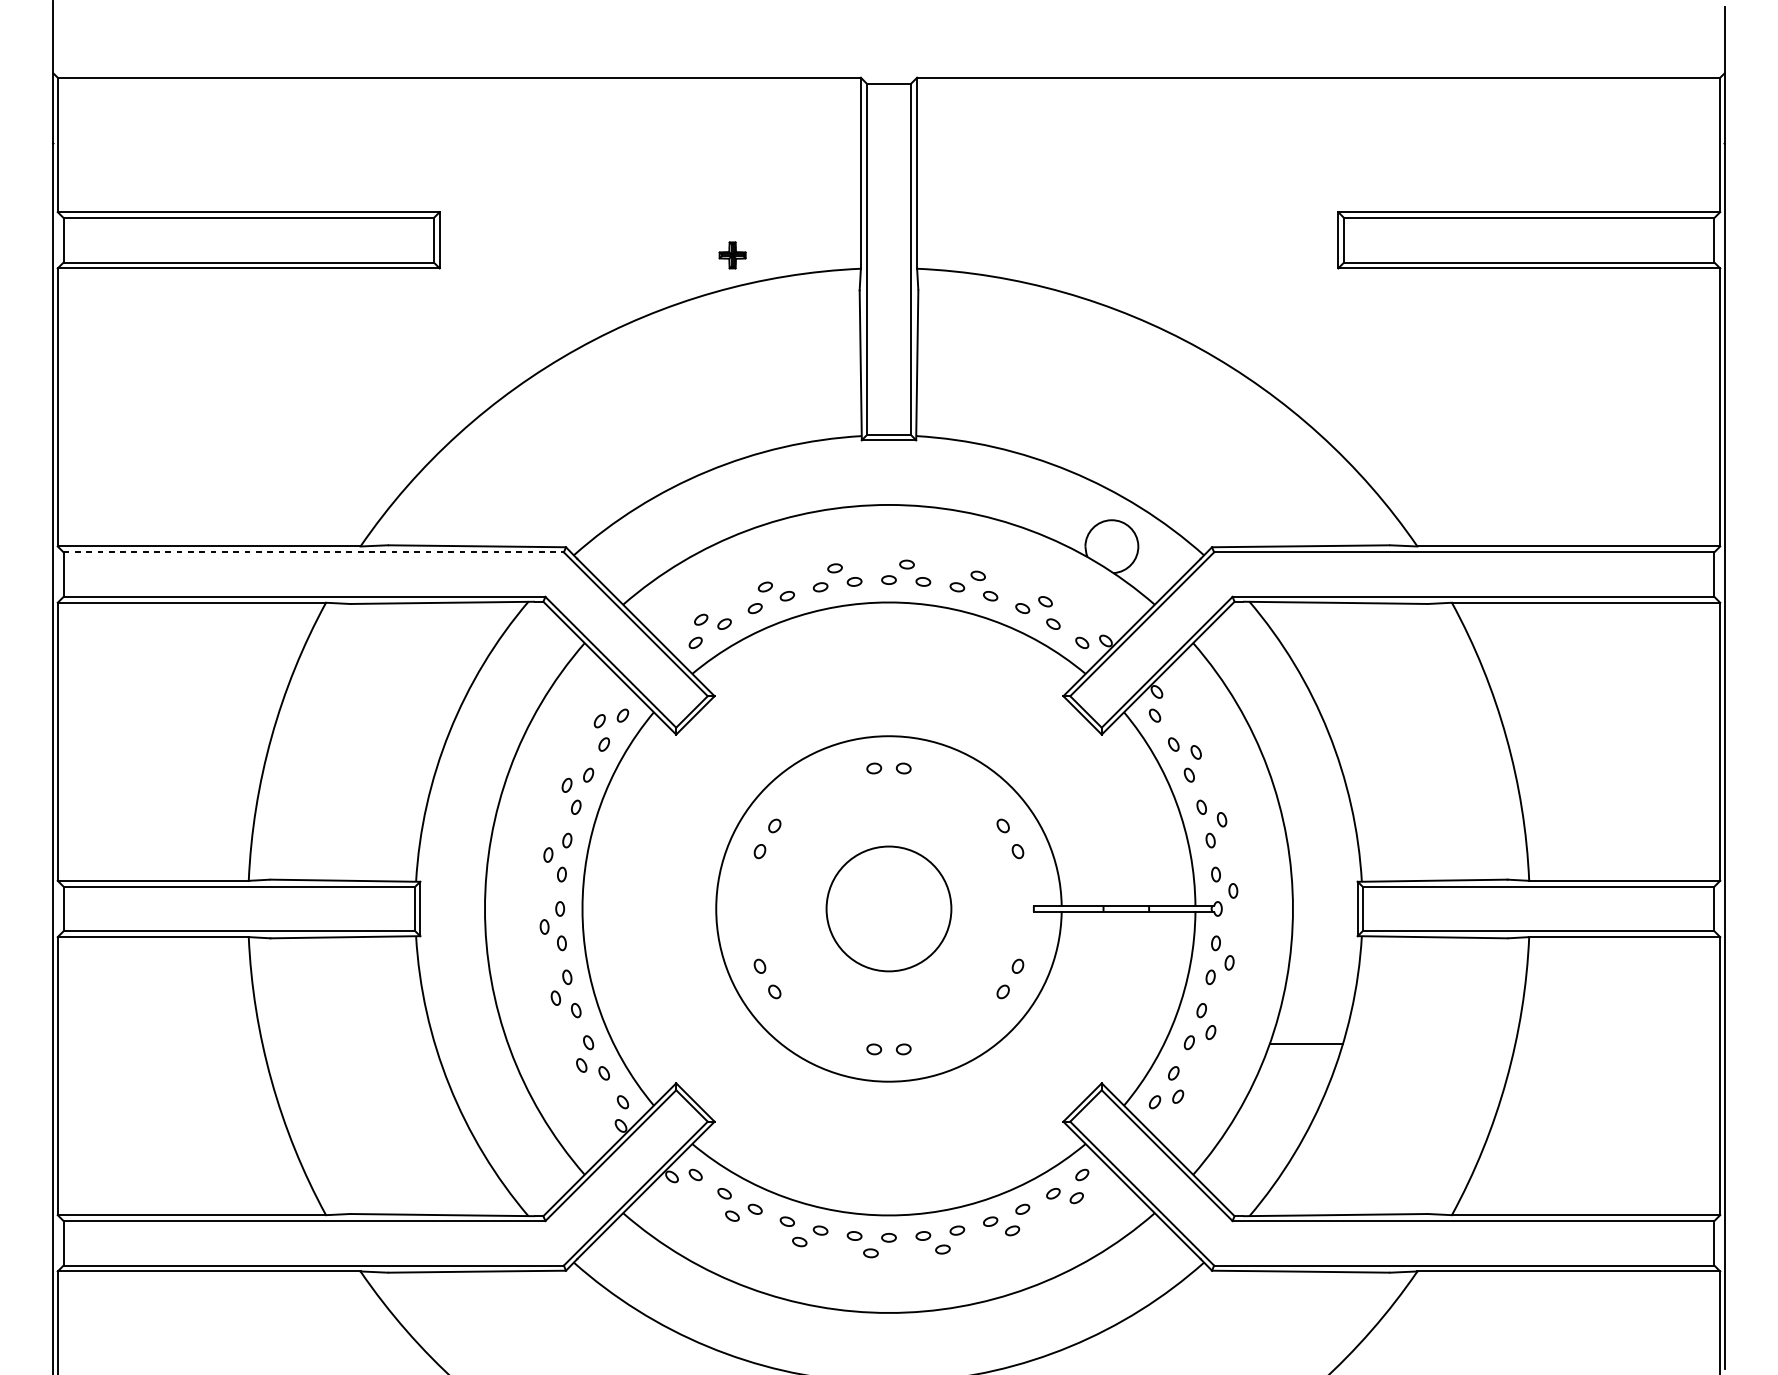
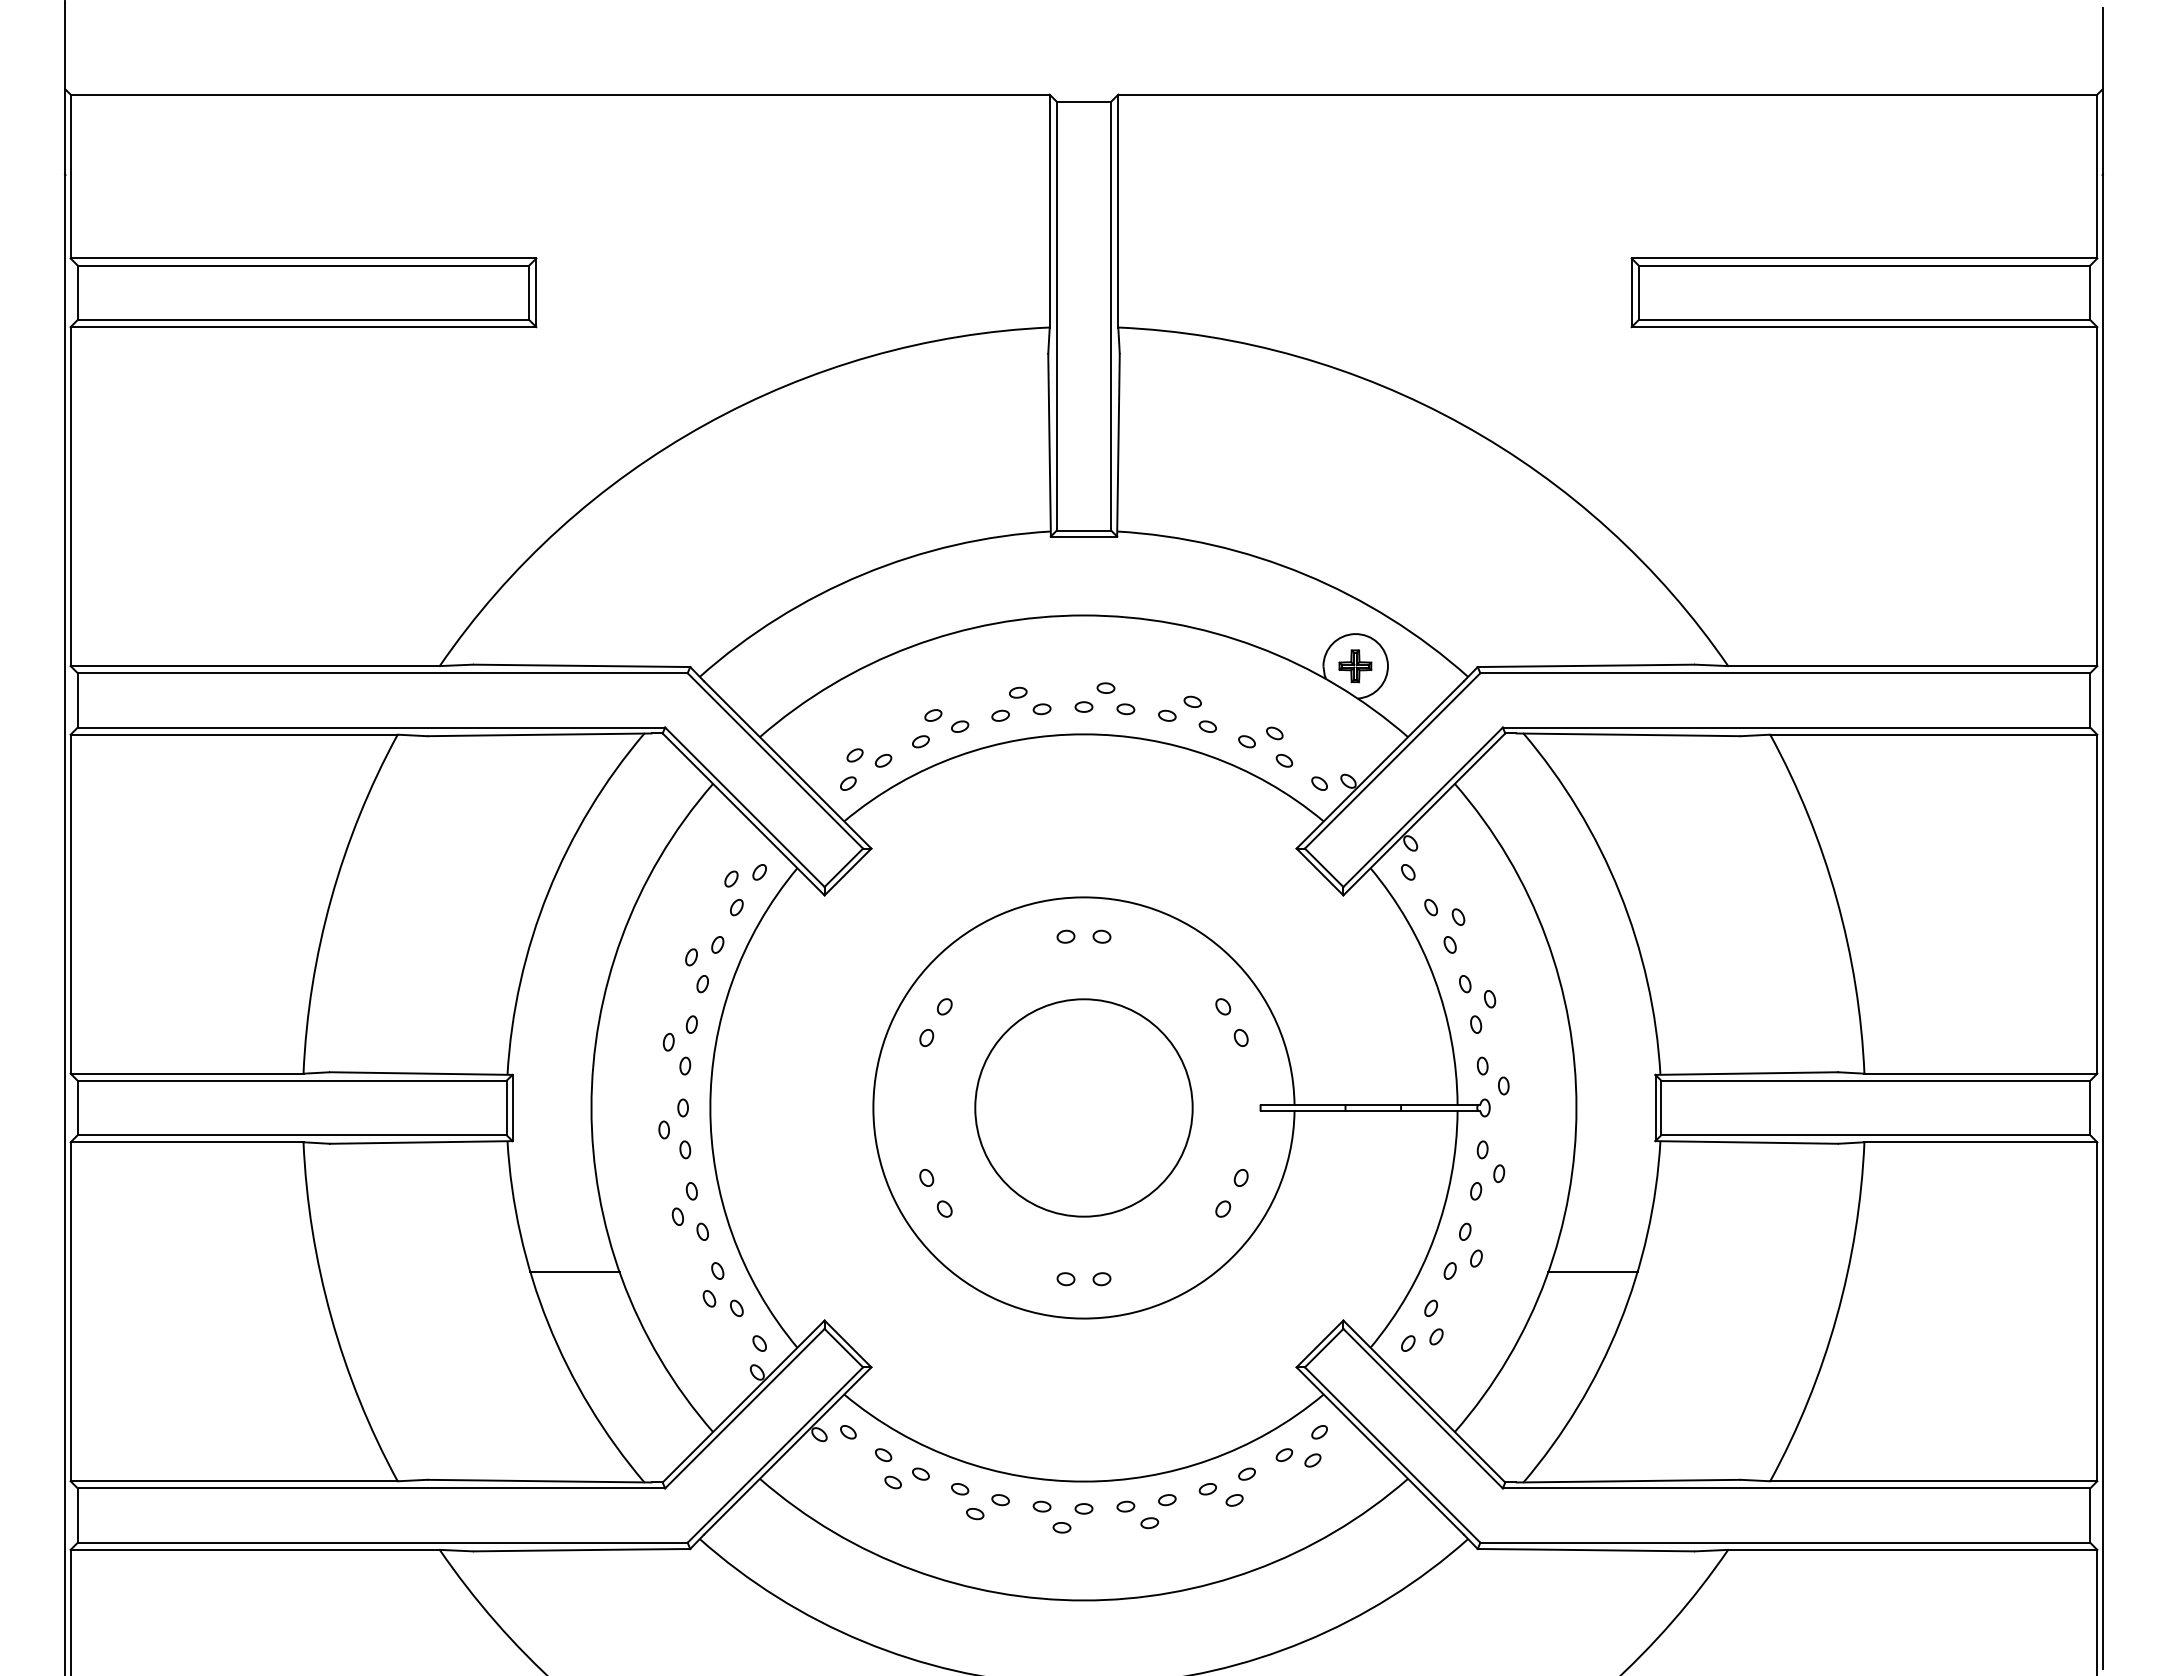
part: (732, 255) -> (1355, 666), moved
line: (313, 552) -> (382, 673), dashed -> solid
circle: (888, 908) -> (1083, 1107), size x1.43
line: (471, 1043) -> (574, 1272), added

